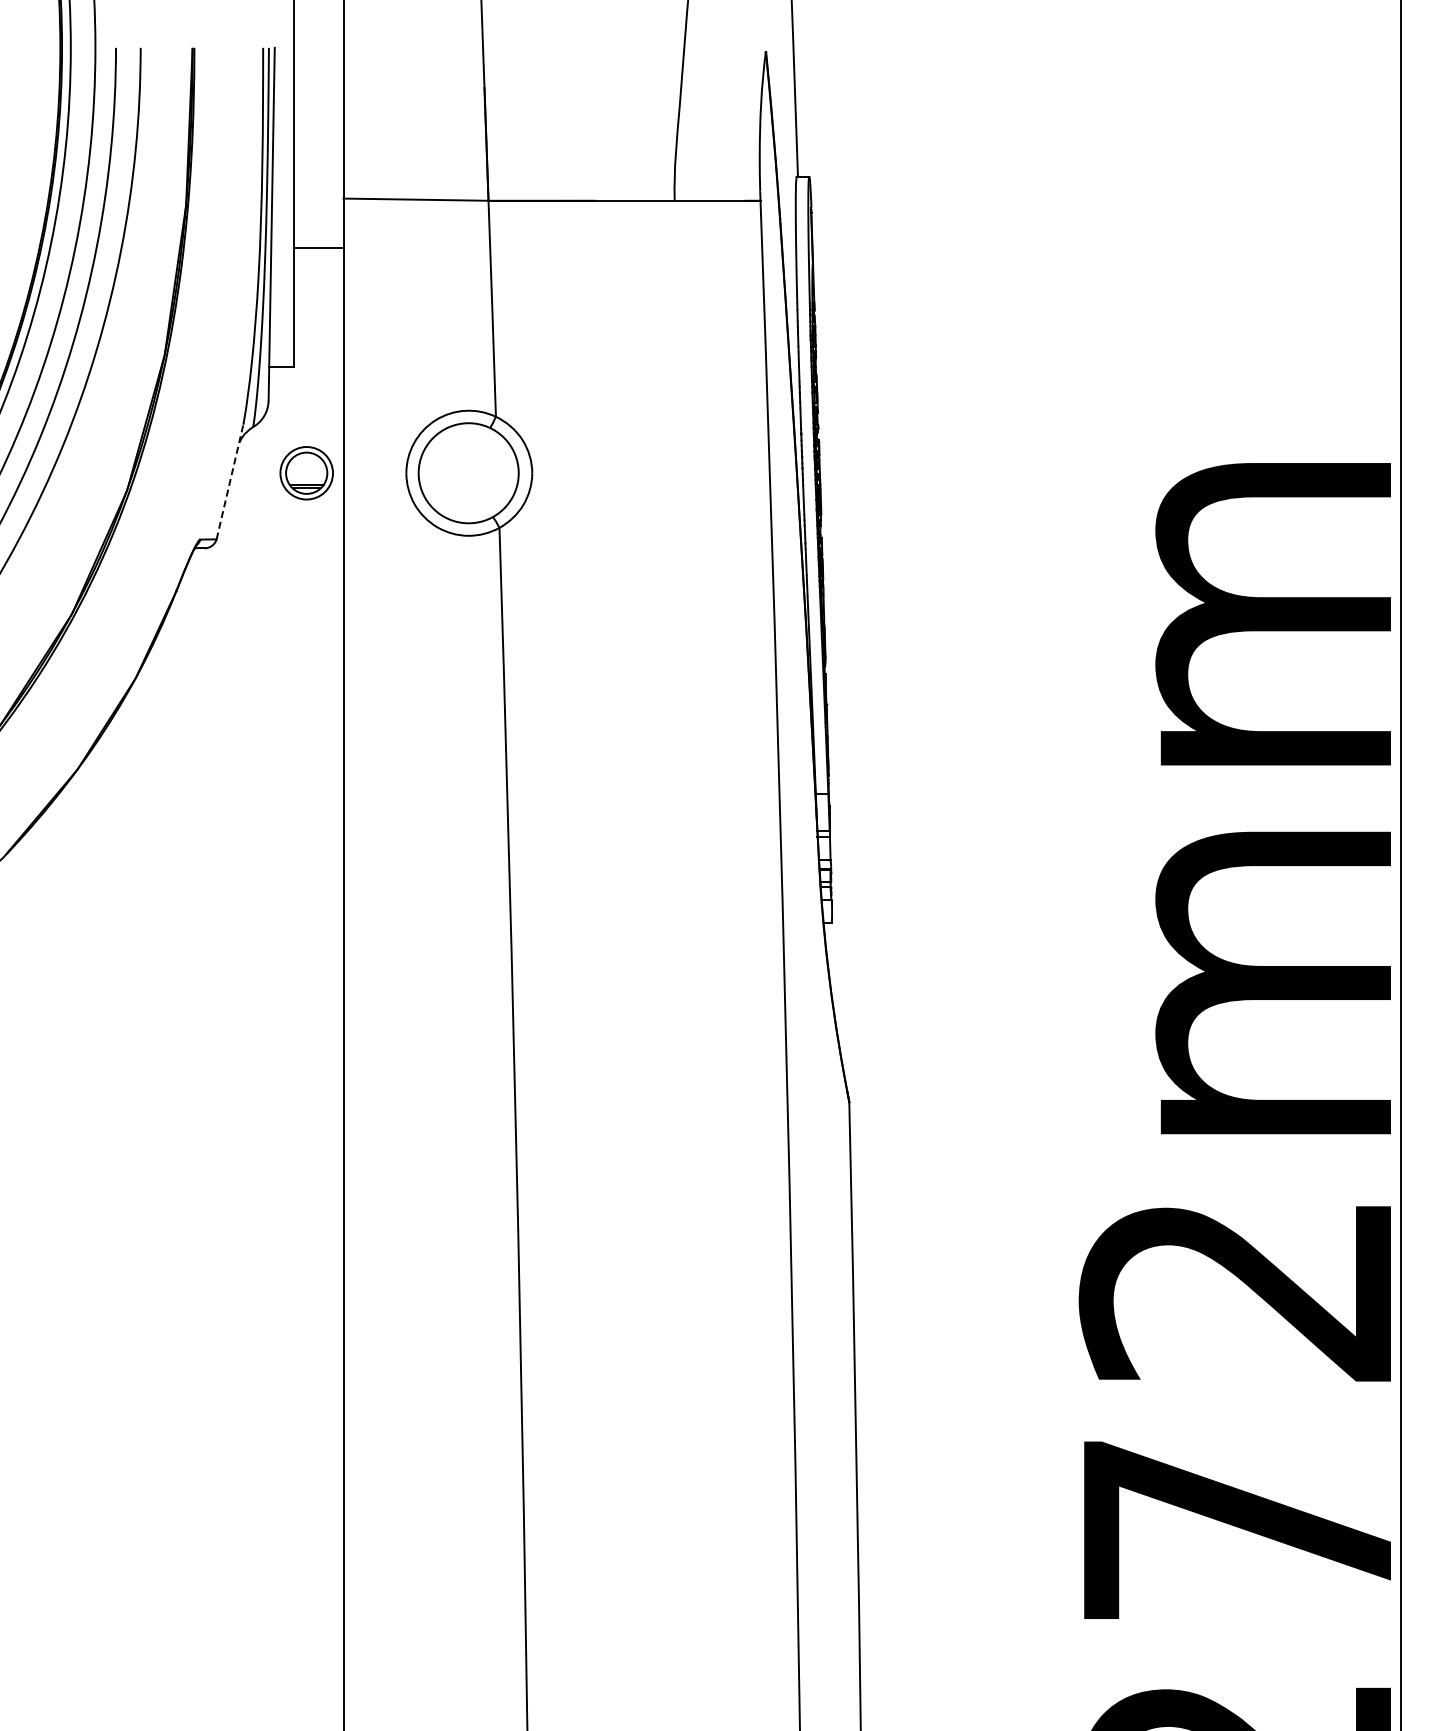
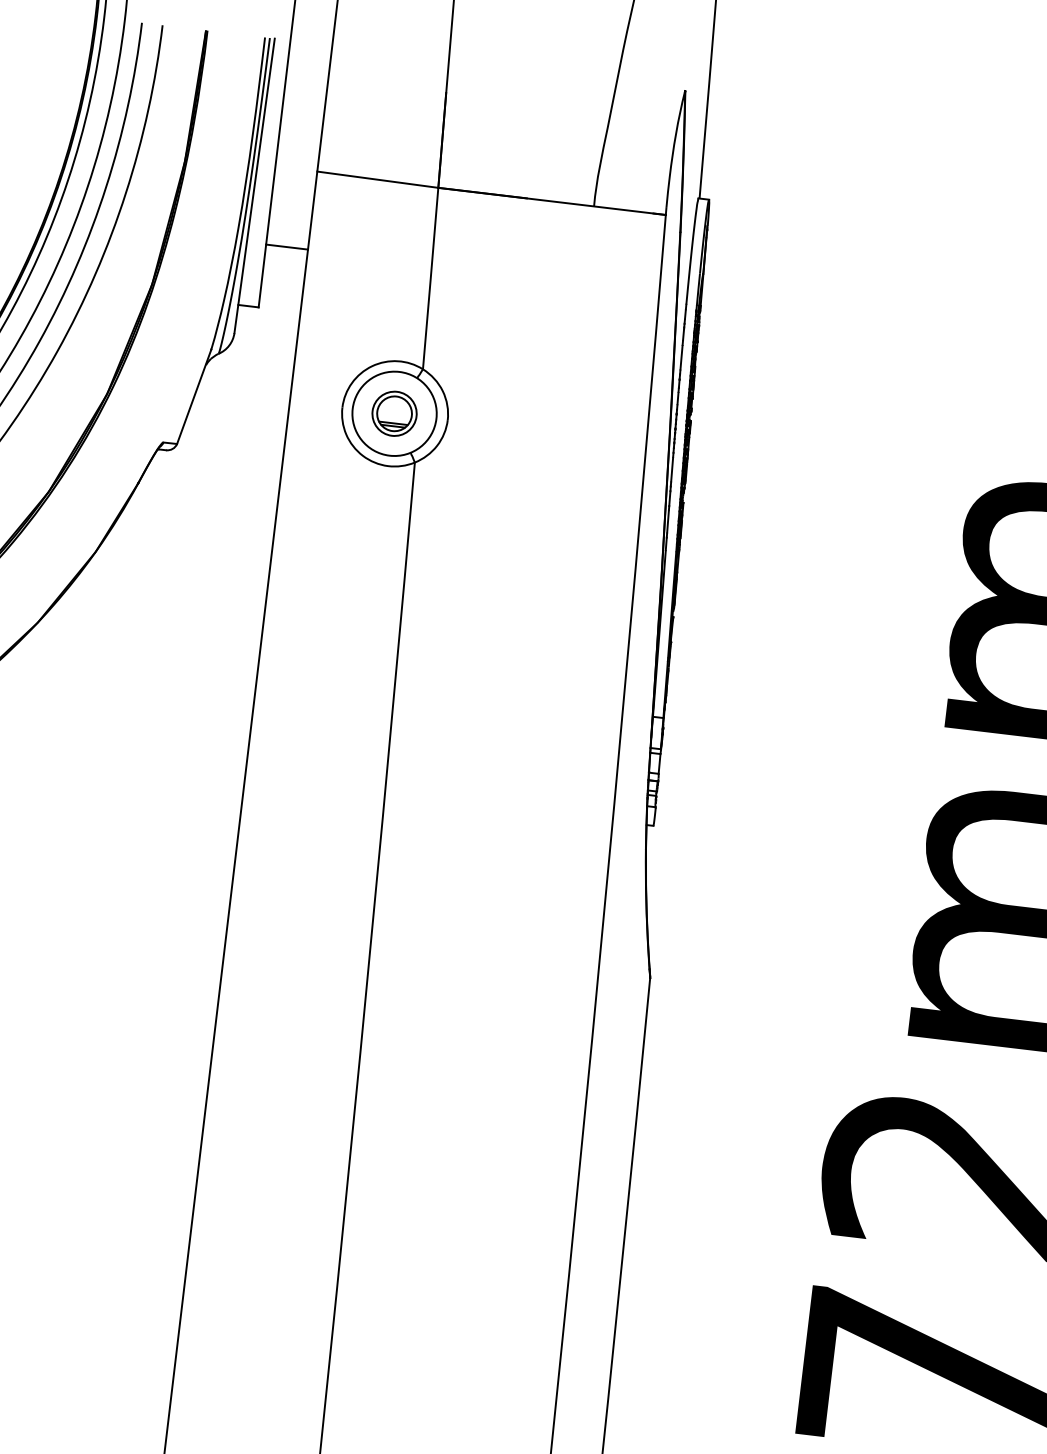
line: (318, 247) -> (287, 246), moved
part: (306, 473) -> (394, 413), moved
line: (230, 481) -> (194, 396), dashed -> solid

